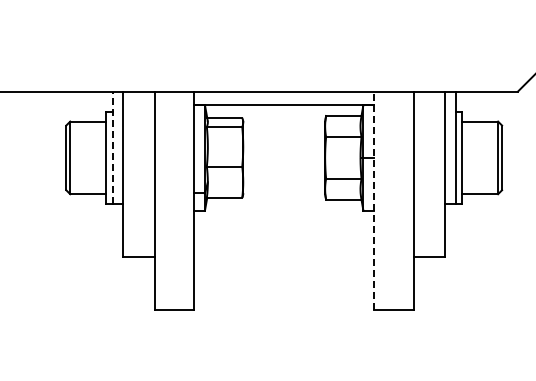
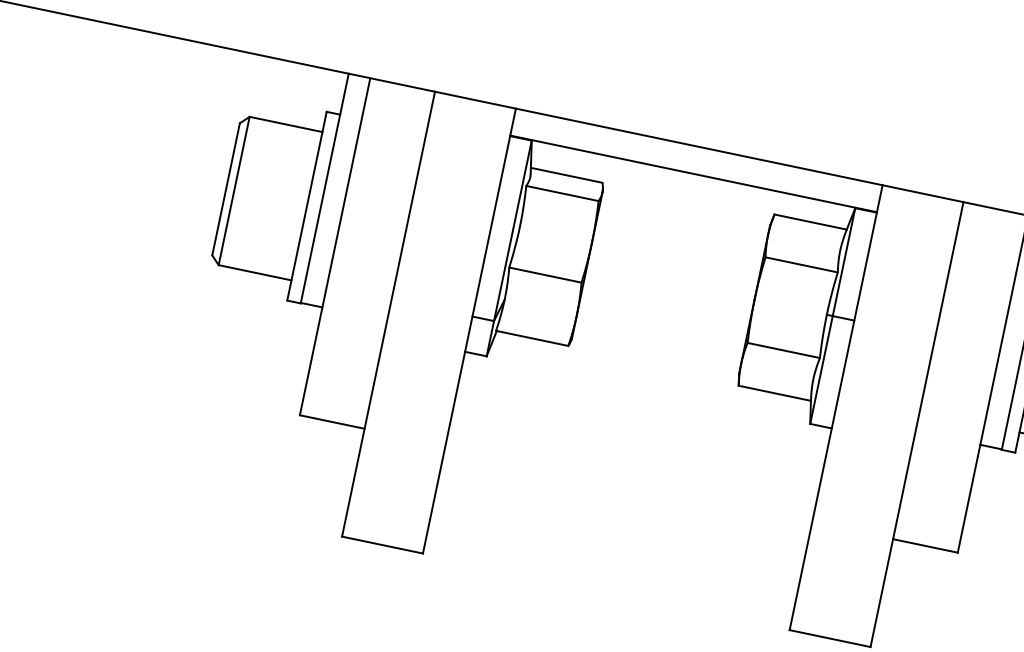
line: (112, 147) -> (324, 187), dashed -> solid
line: (373, 200) -> (835, 407), dashed -> solid

